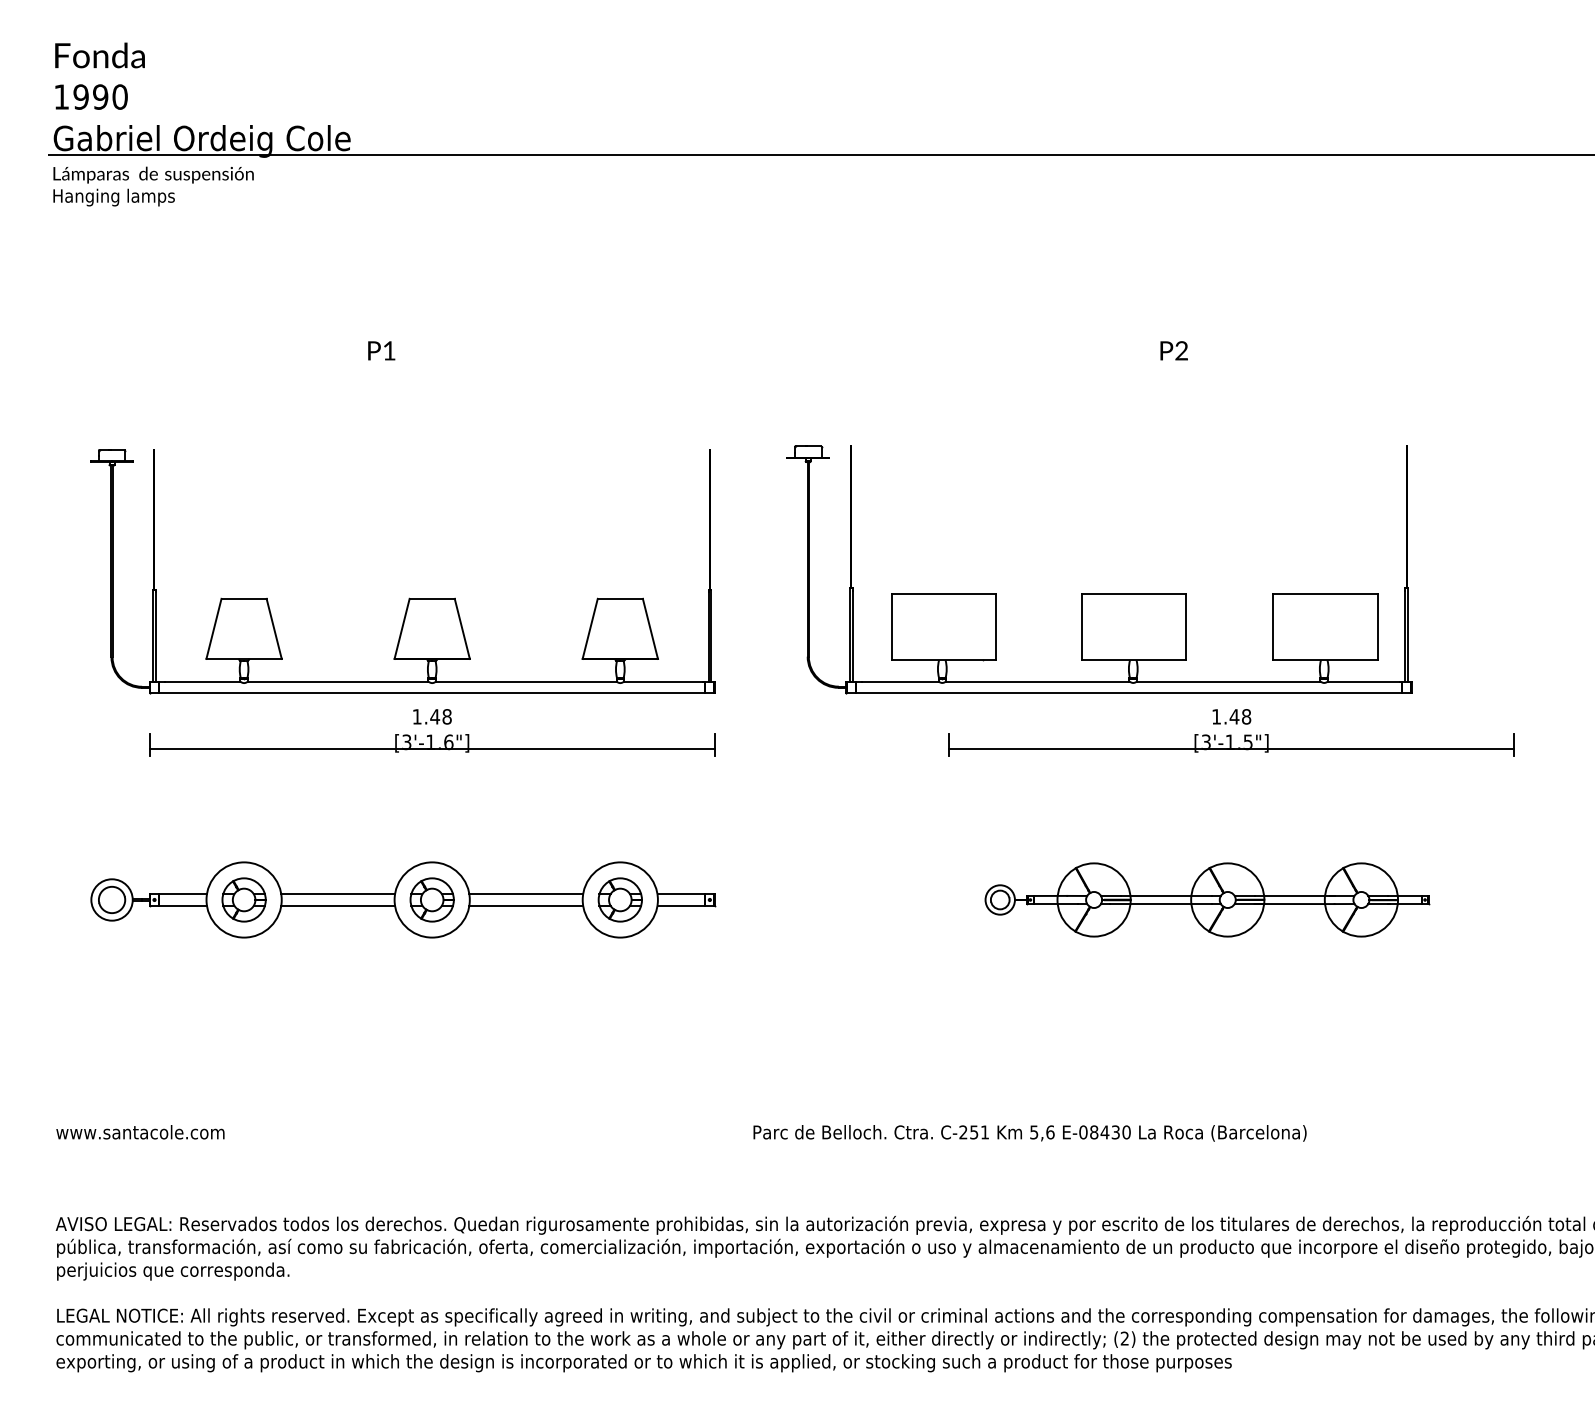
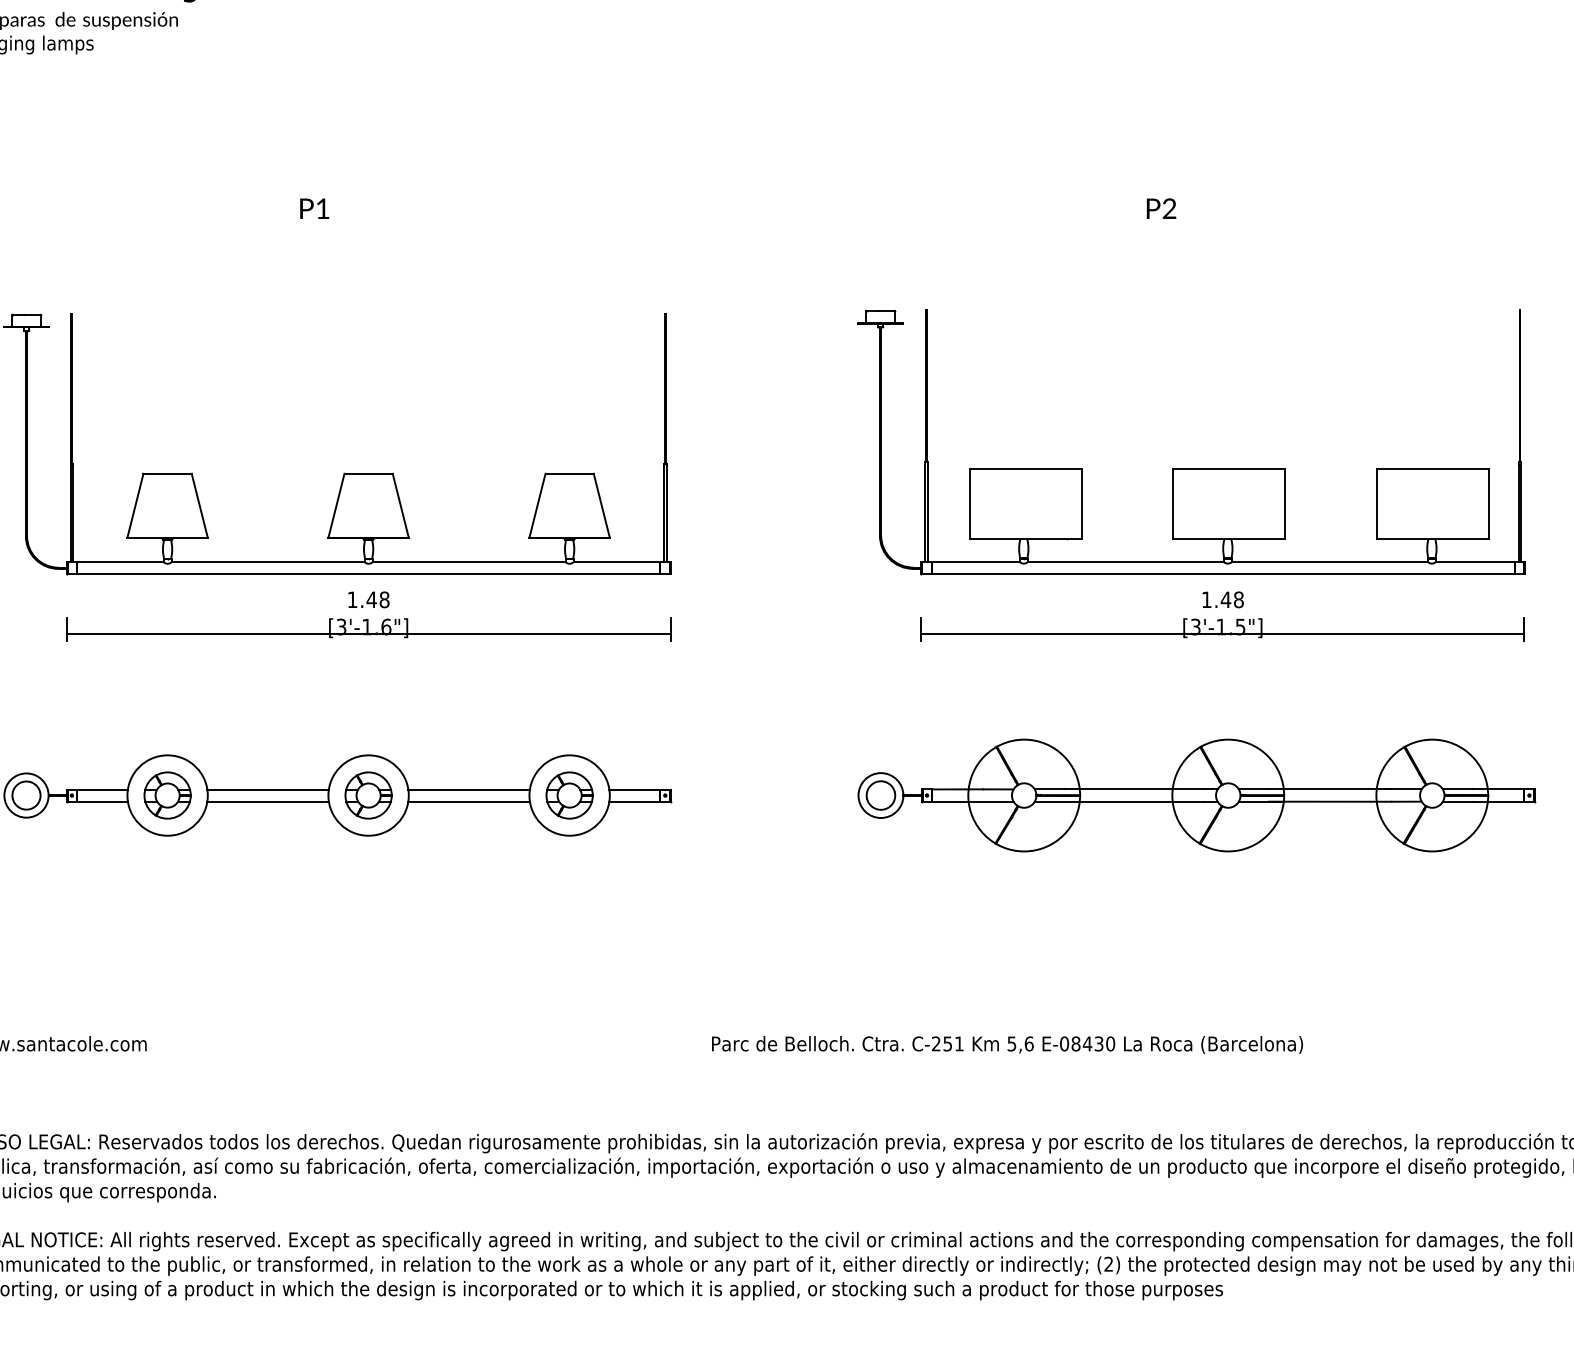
part: (1099, 593) -> (1191, 468), moved
part: (1206, 899) -> (1196, 795), size x1.43

